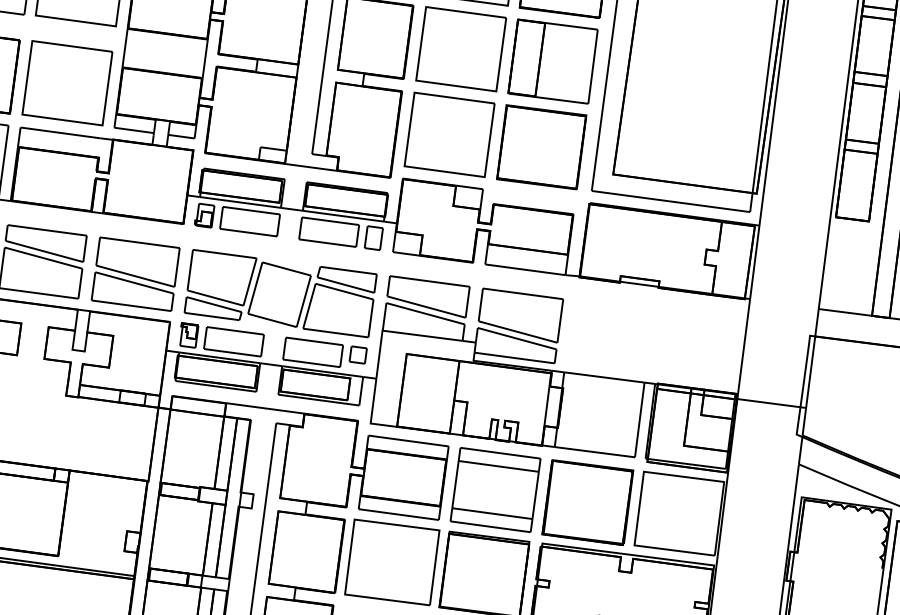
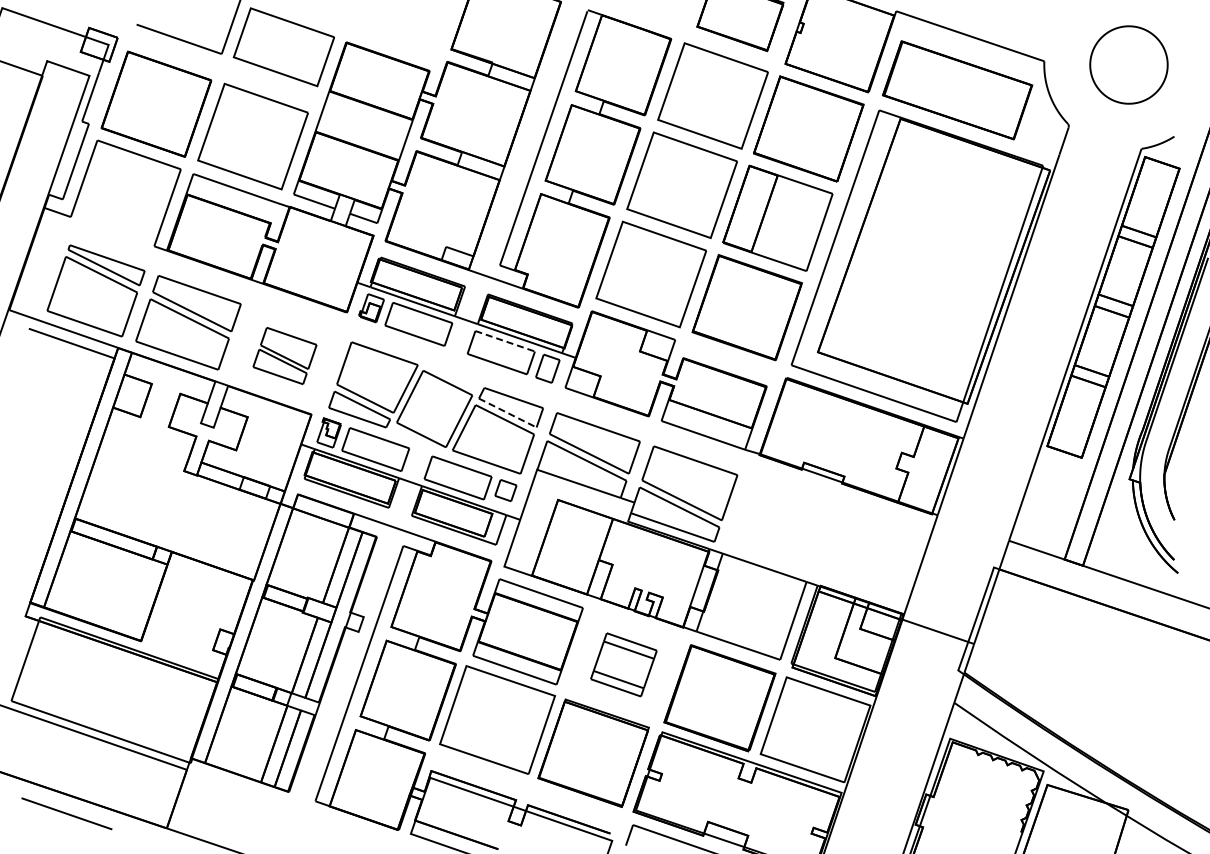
line: (330, 221) -> (505, 341), solid -> dashed
part: (135, 273) -> (284, 355), size x0.6
line: (346, 285) -> (508, 413), solid -> dashed
part: (495, 489) -> (623, 664), size x0.6

